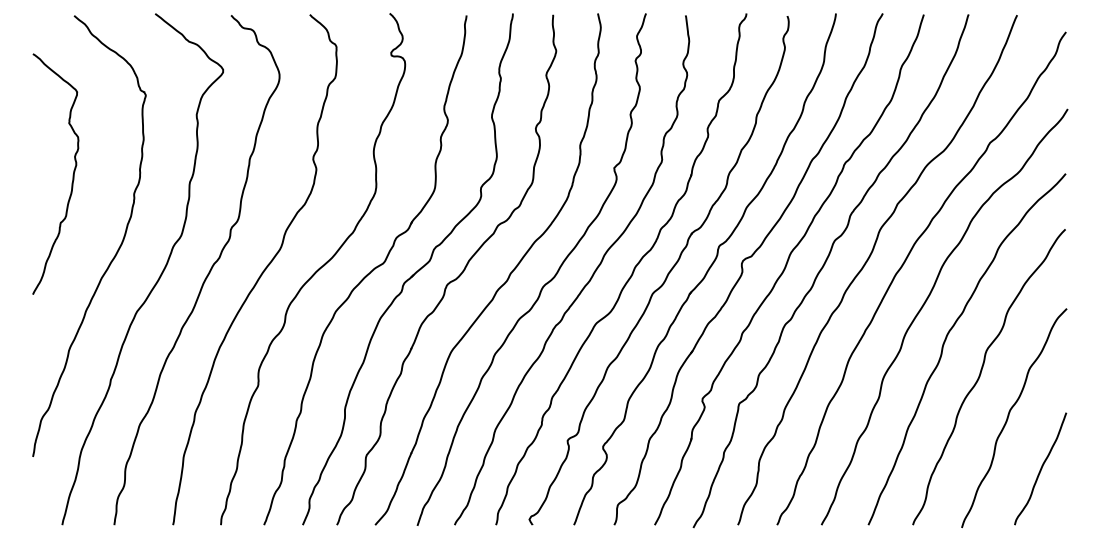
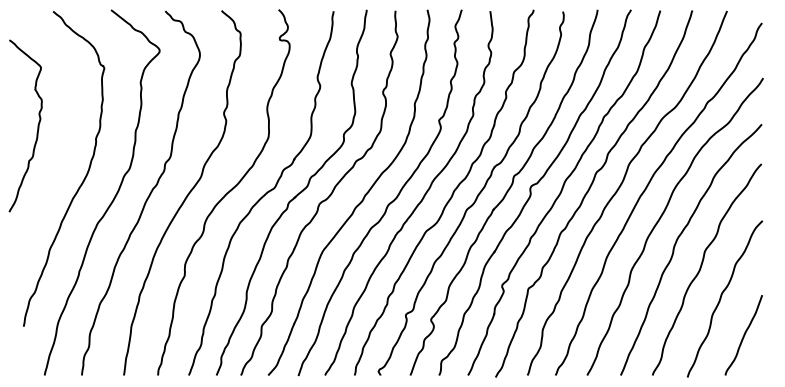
curve: (72, 174) -> (37, 126), moved

